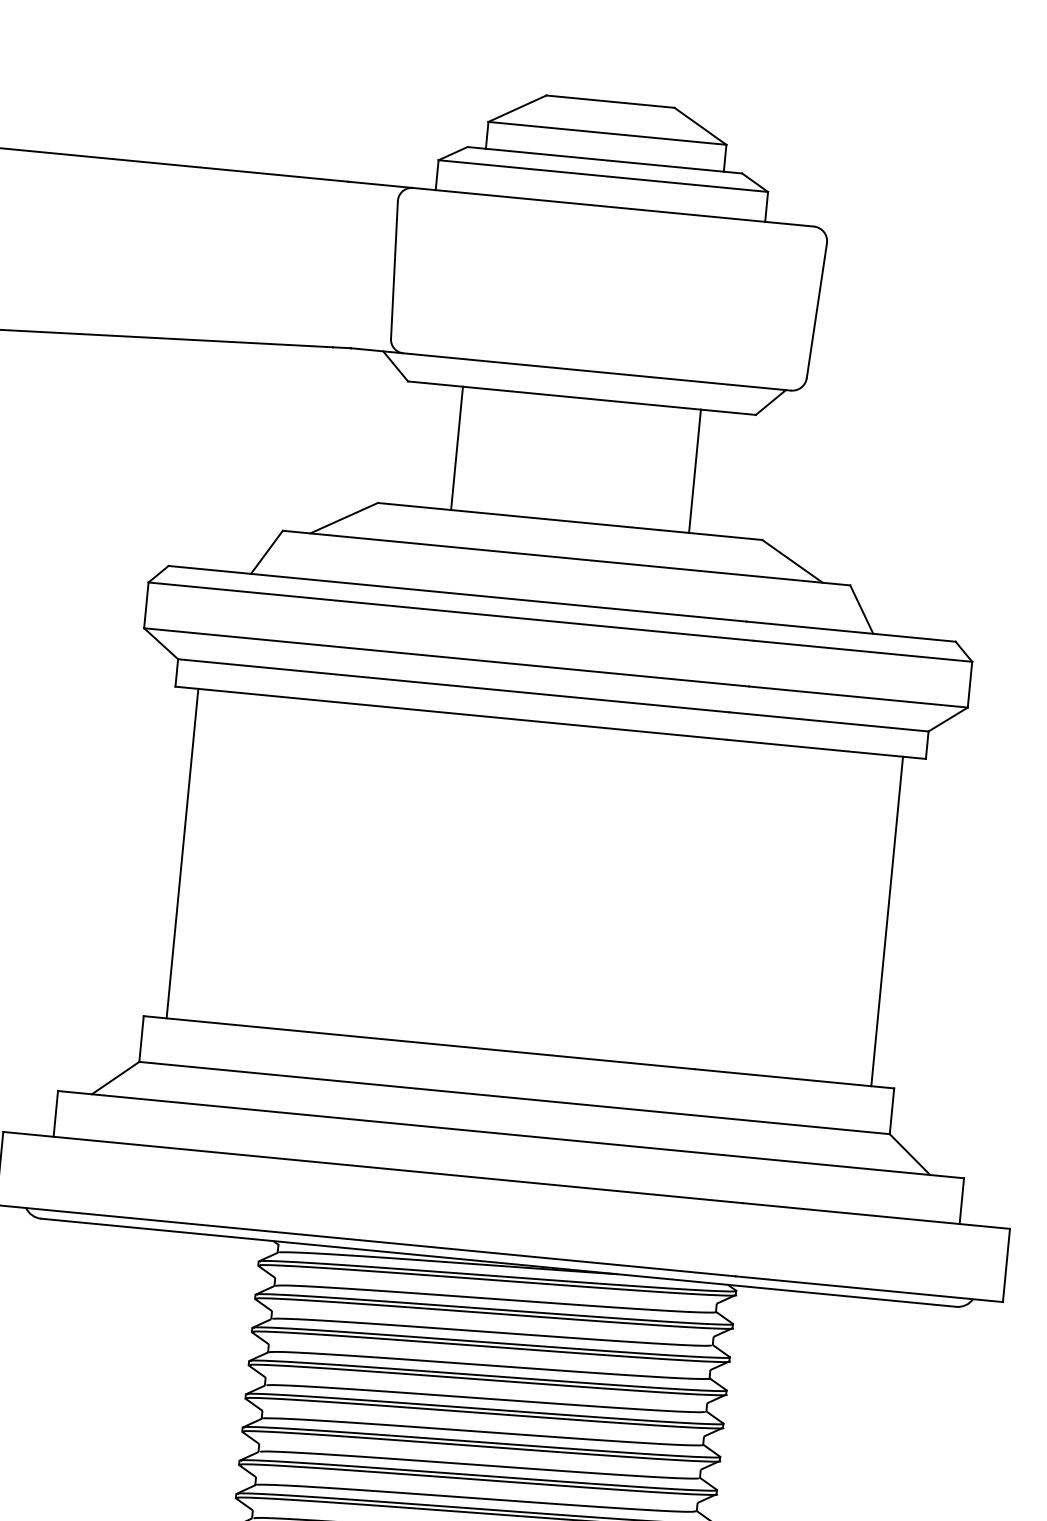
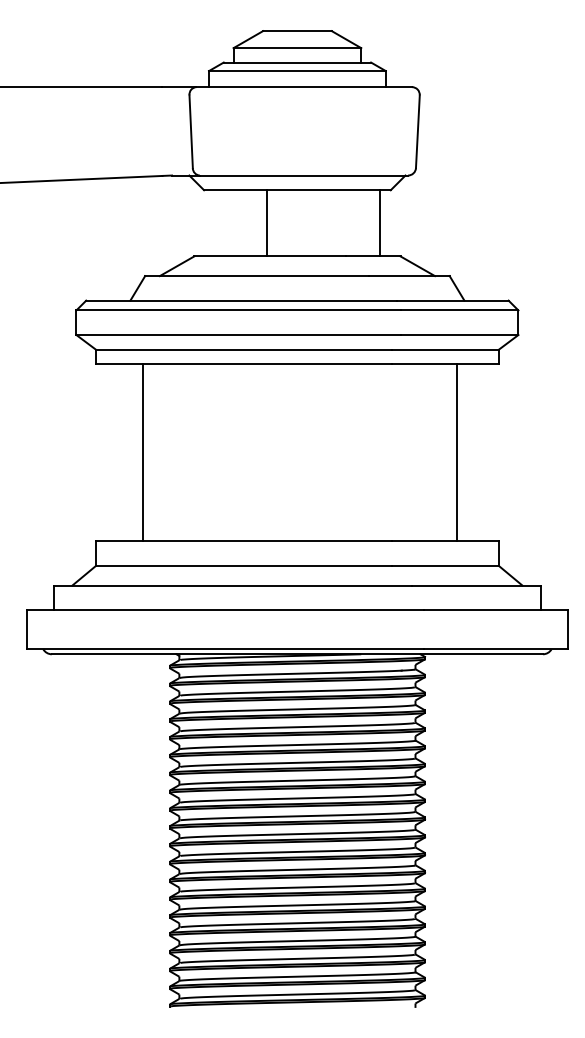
line: (456, 448) -> (266, 223), moved
line: (695, 471) -> (380, 223), moved
line: (182, 852) -> (143, 452), moved
line: (887, 920) -> (456, 452), moved

